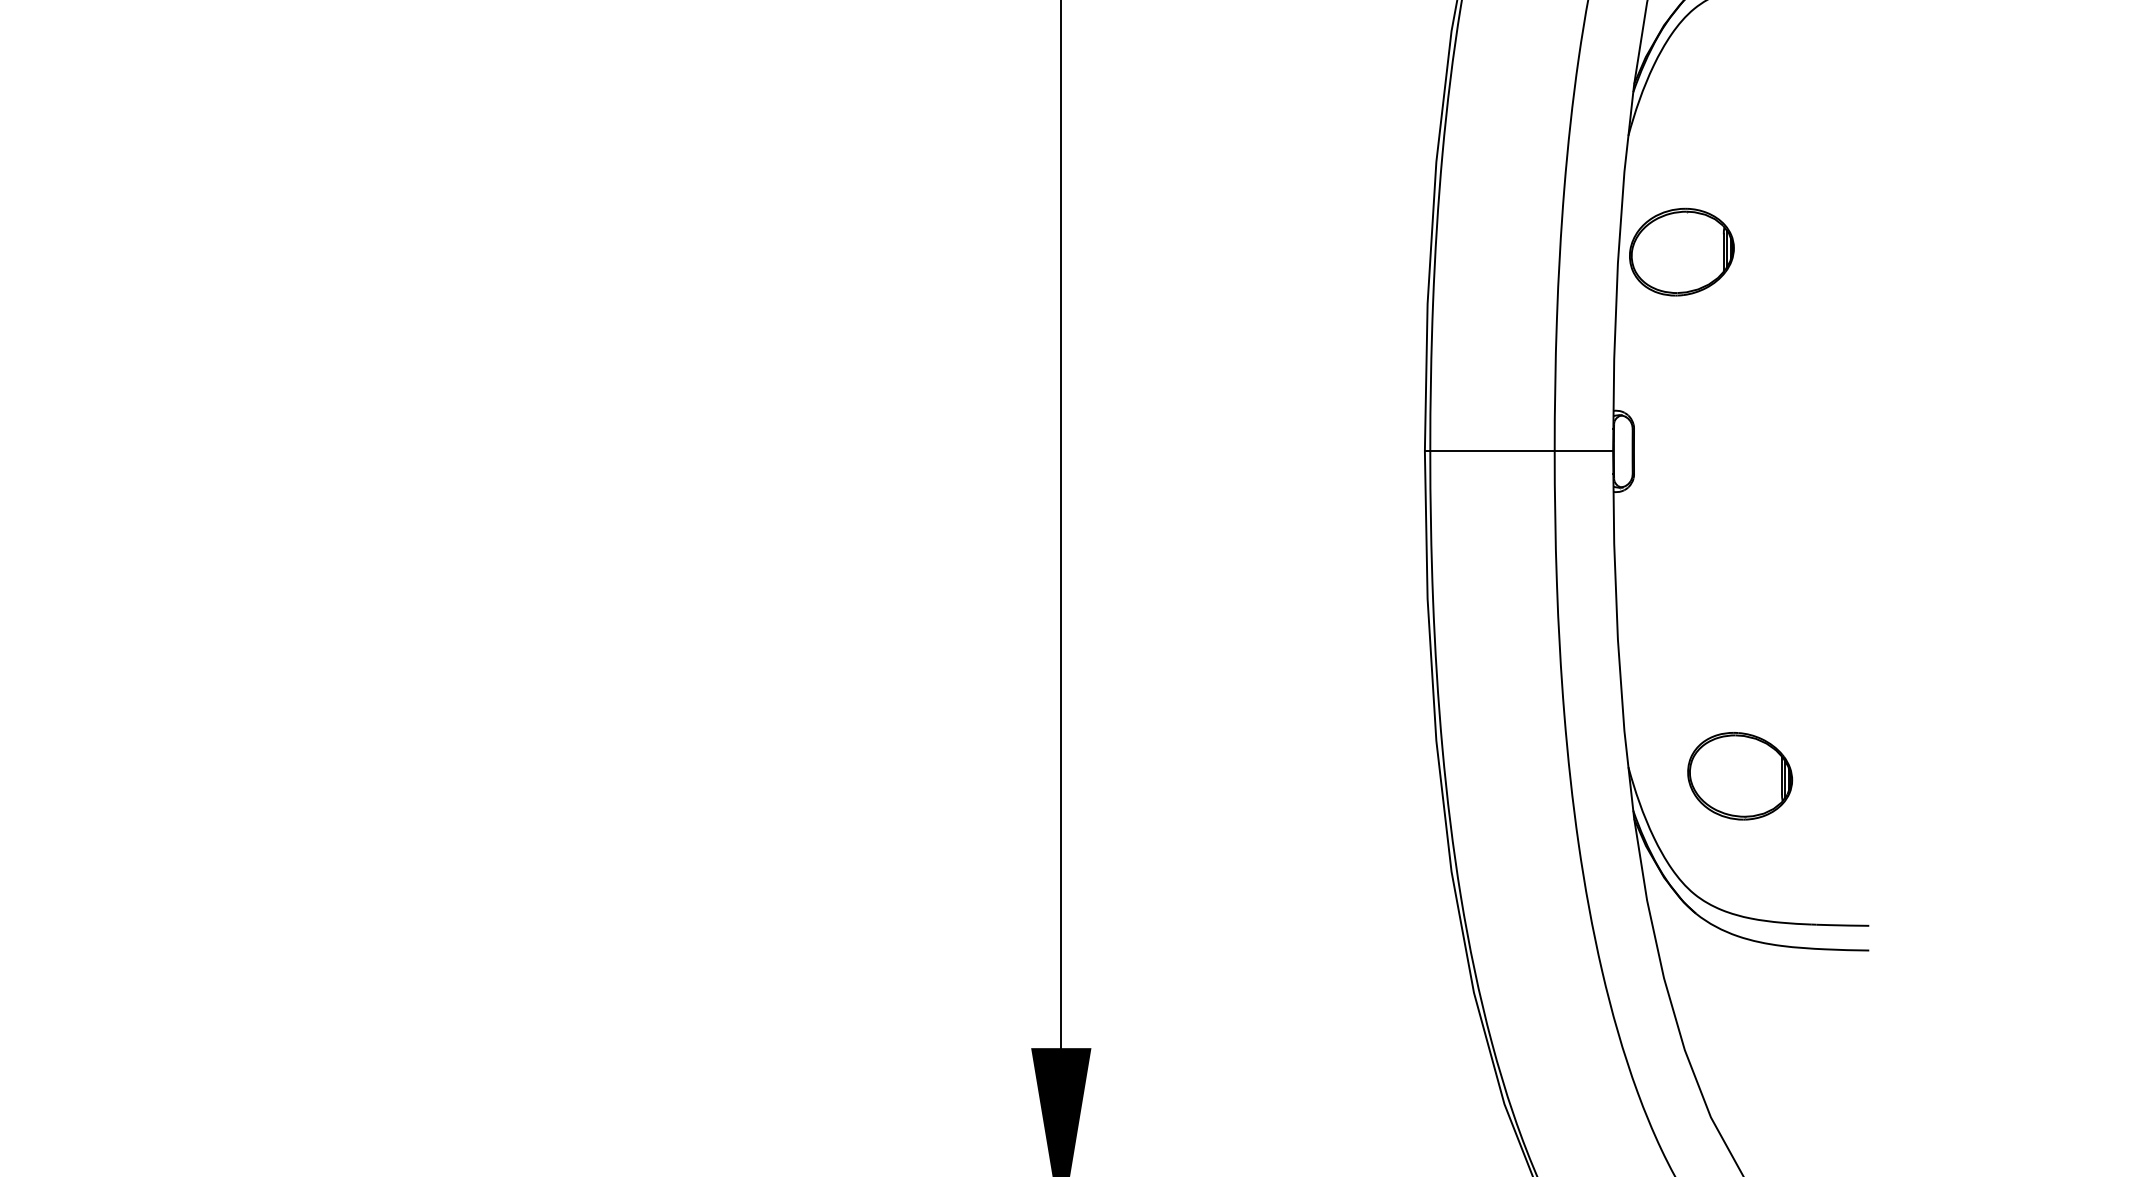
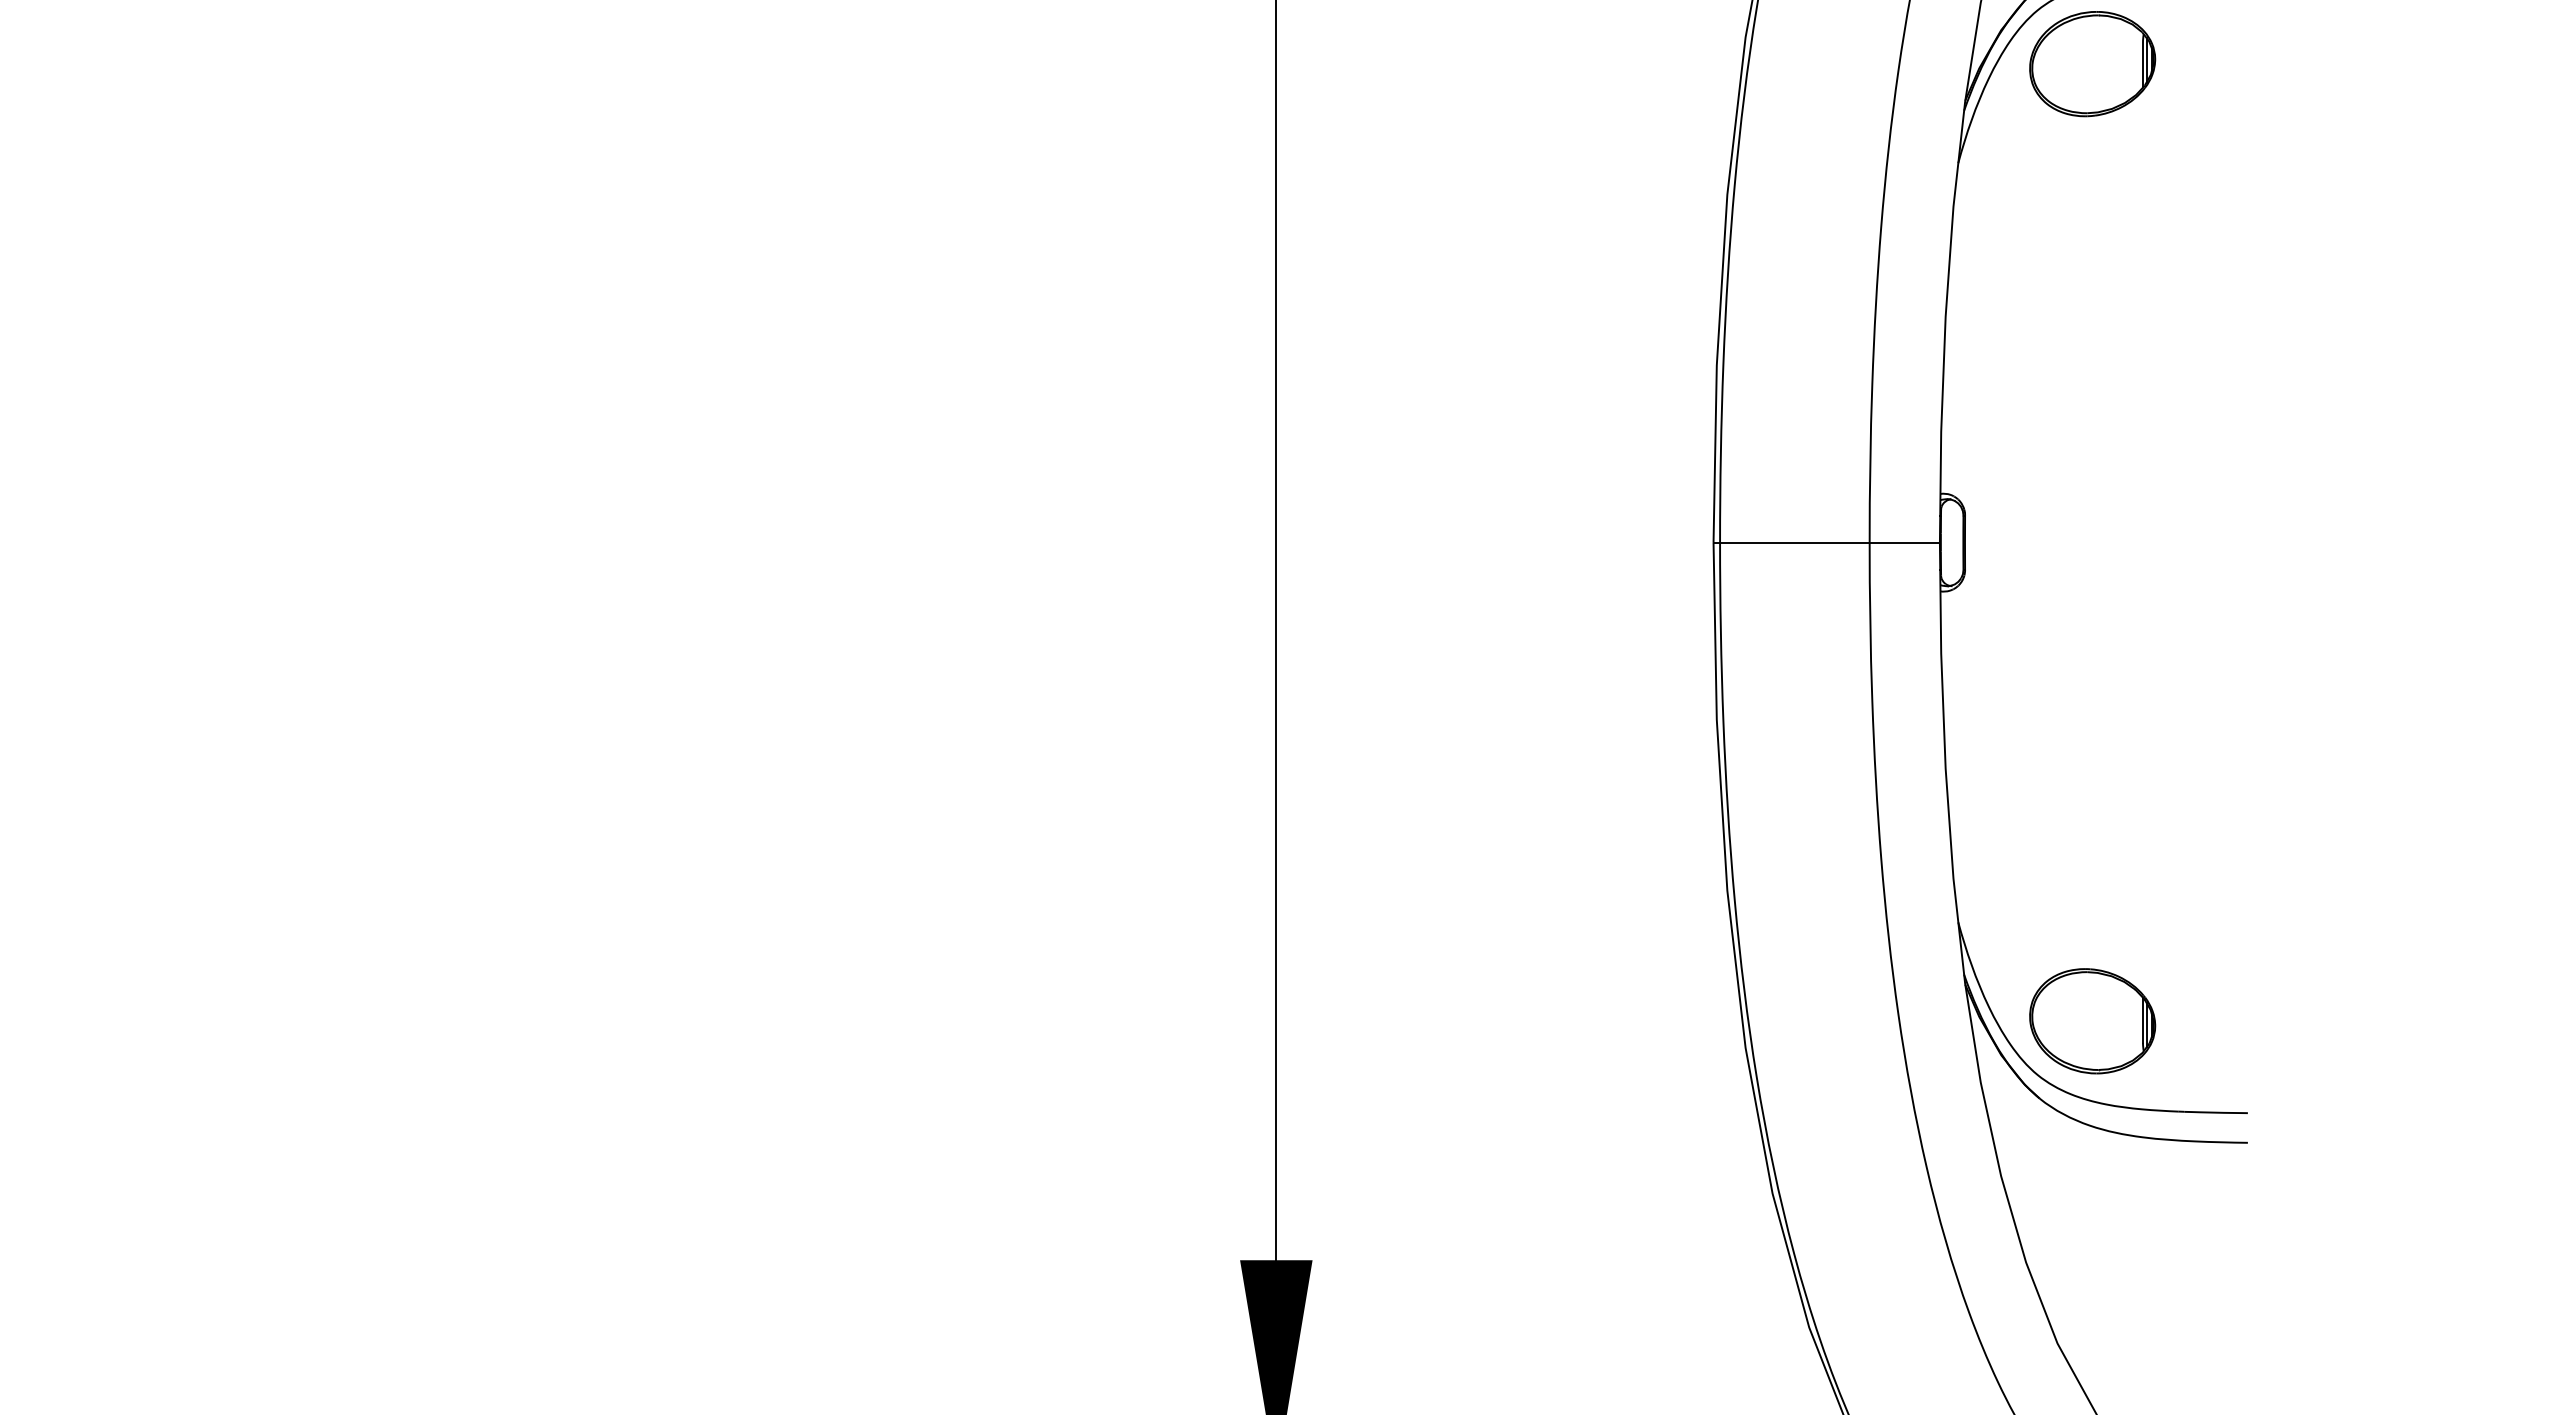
part: (1681, 252) -> (2092, 64), moved
part: (1740, 776) -> (2092, 1021), moved

